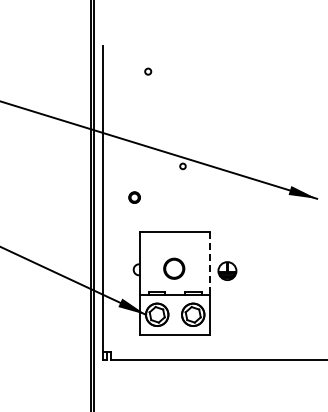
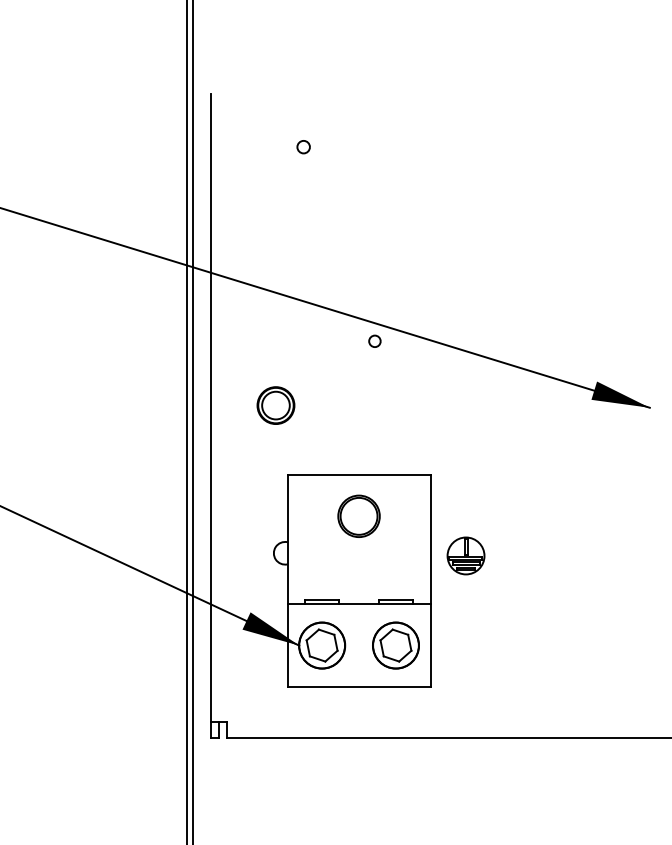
part: (134, 197) -> (275, 405), size x1.67
line: (210, 263) -> (431, 540), dashed -> solid
circle: (174, 268) -> (359, 515), moved

